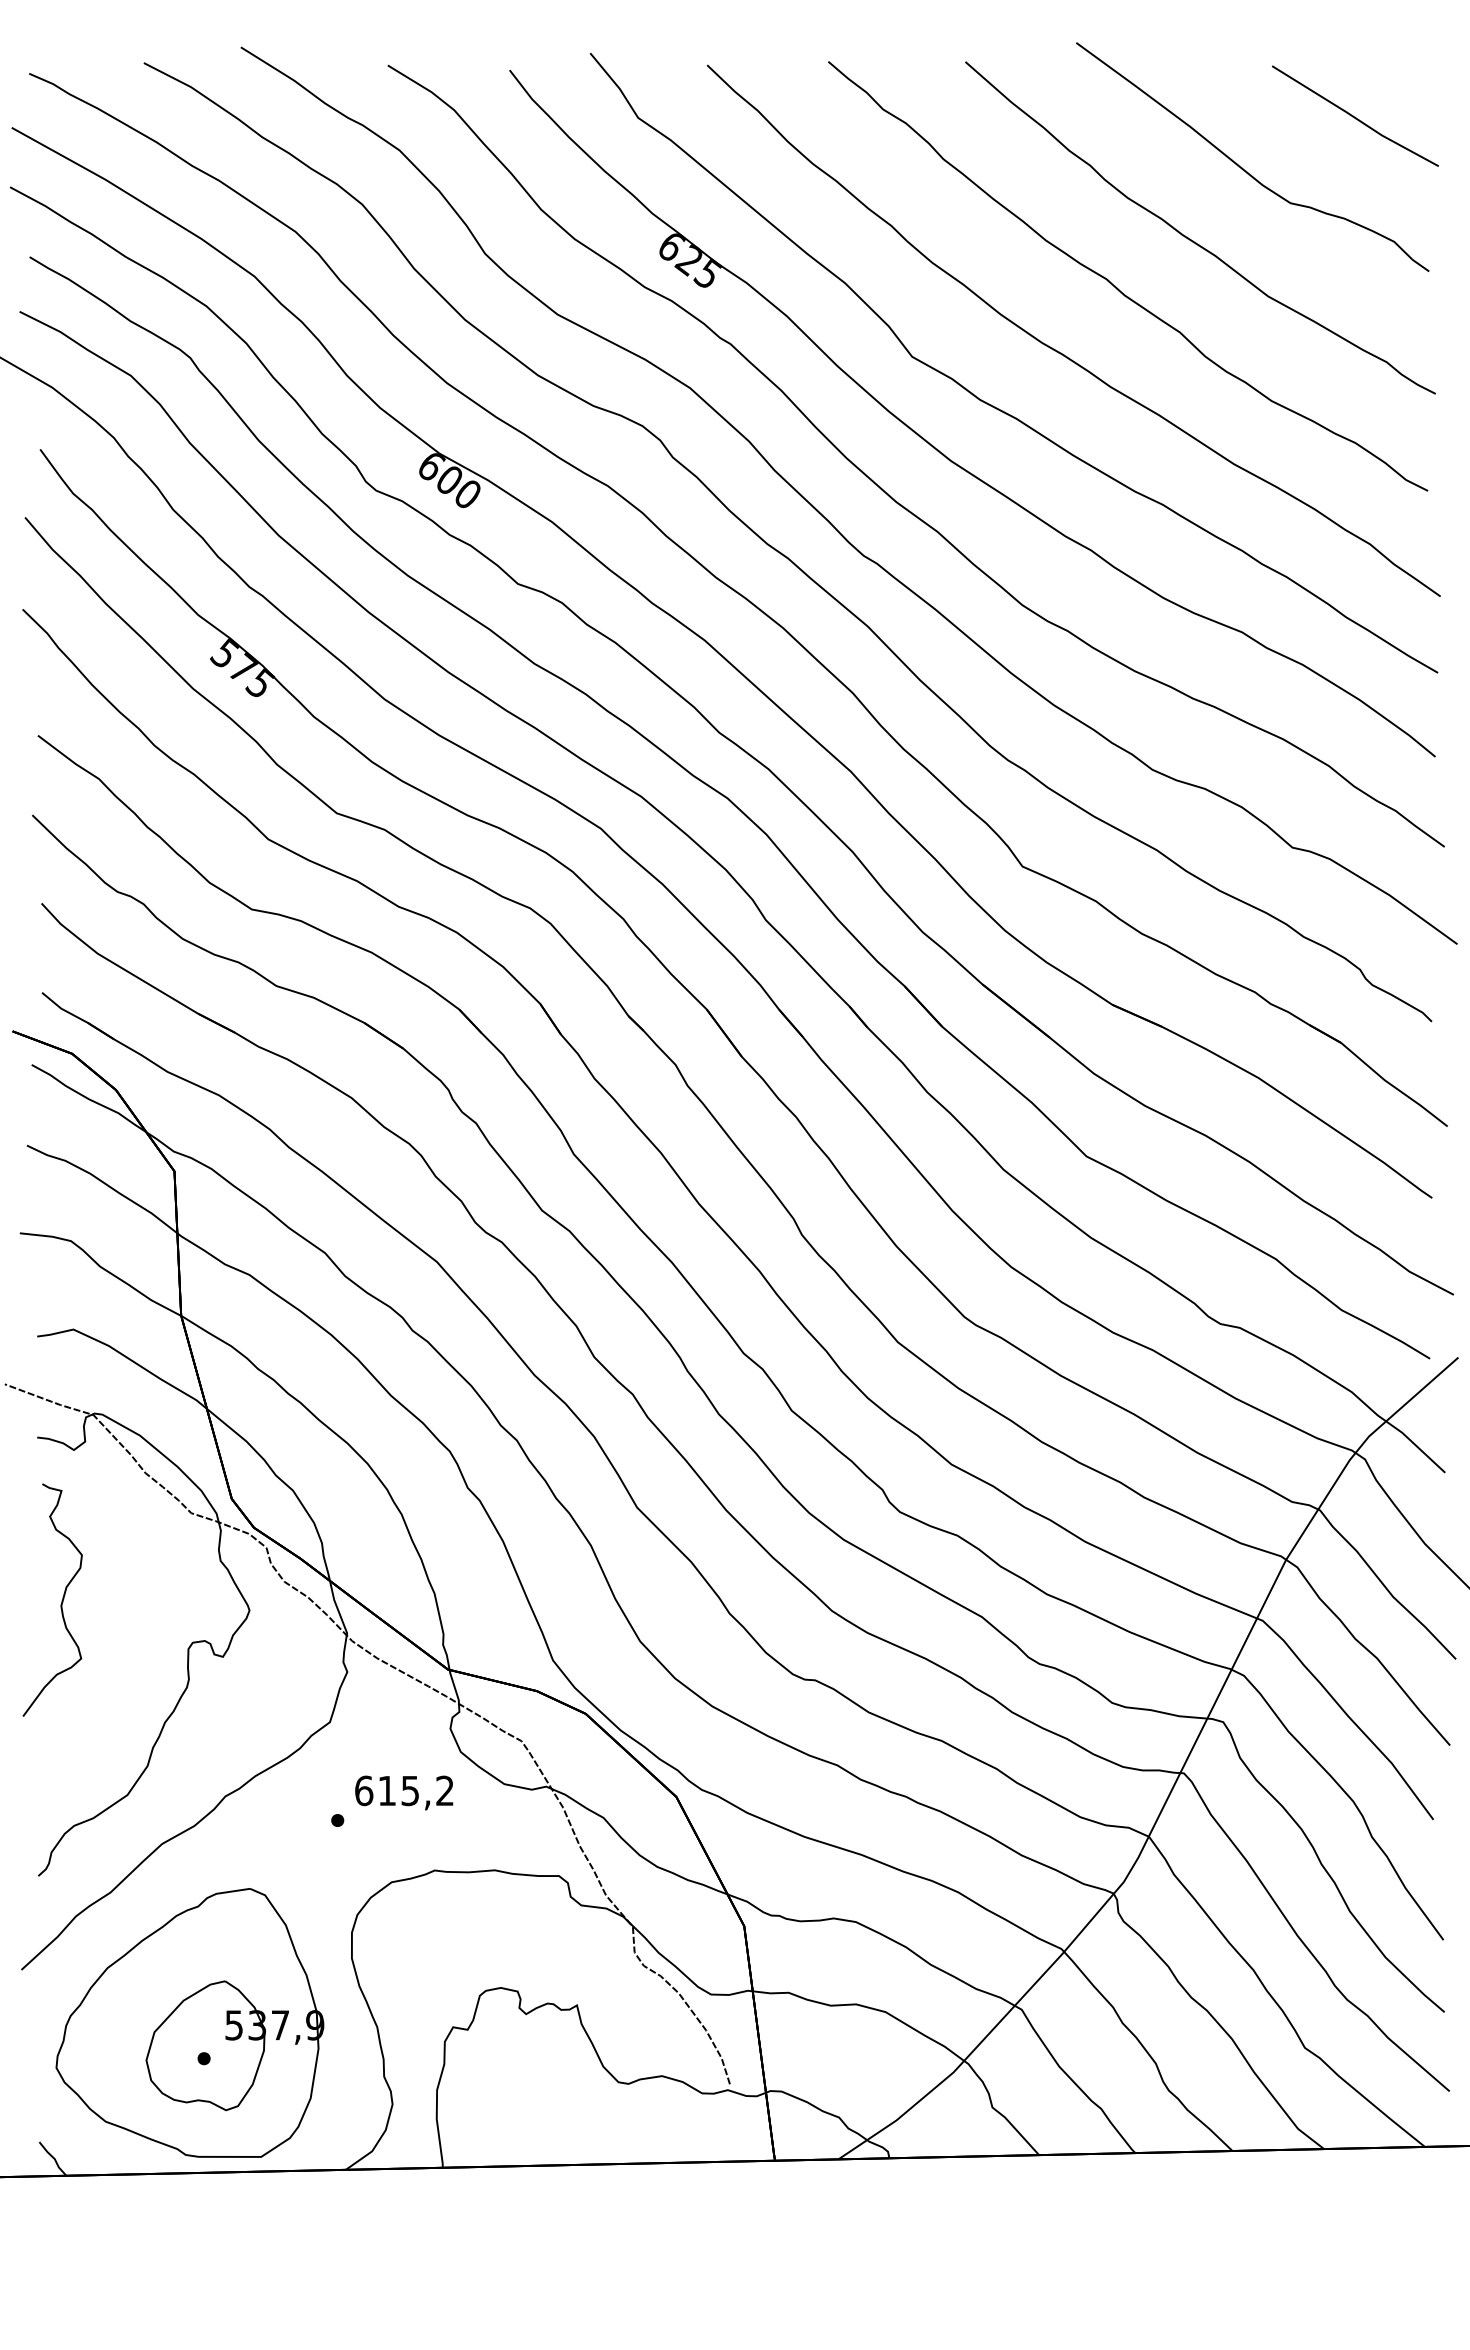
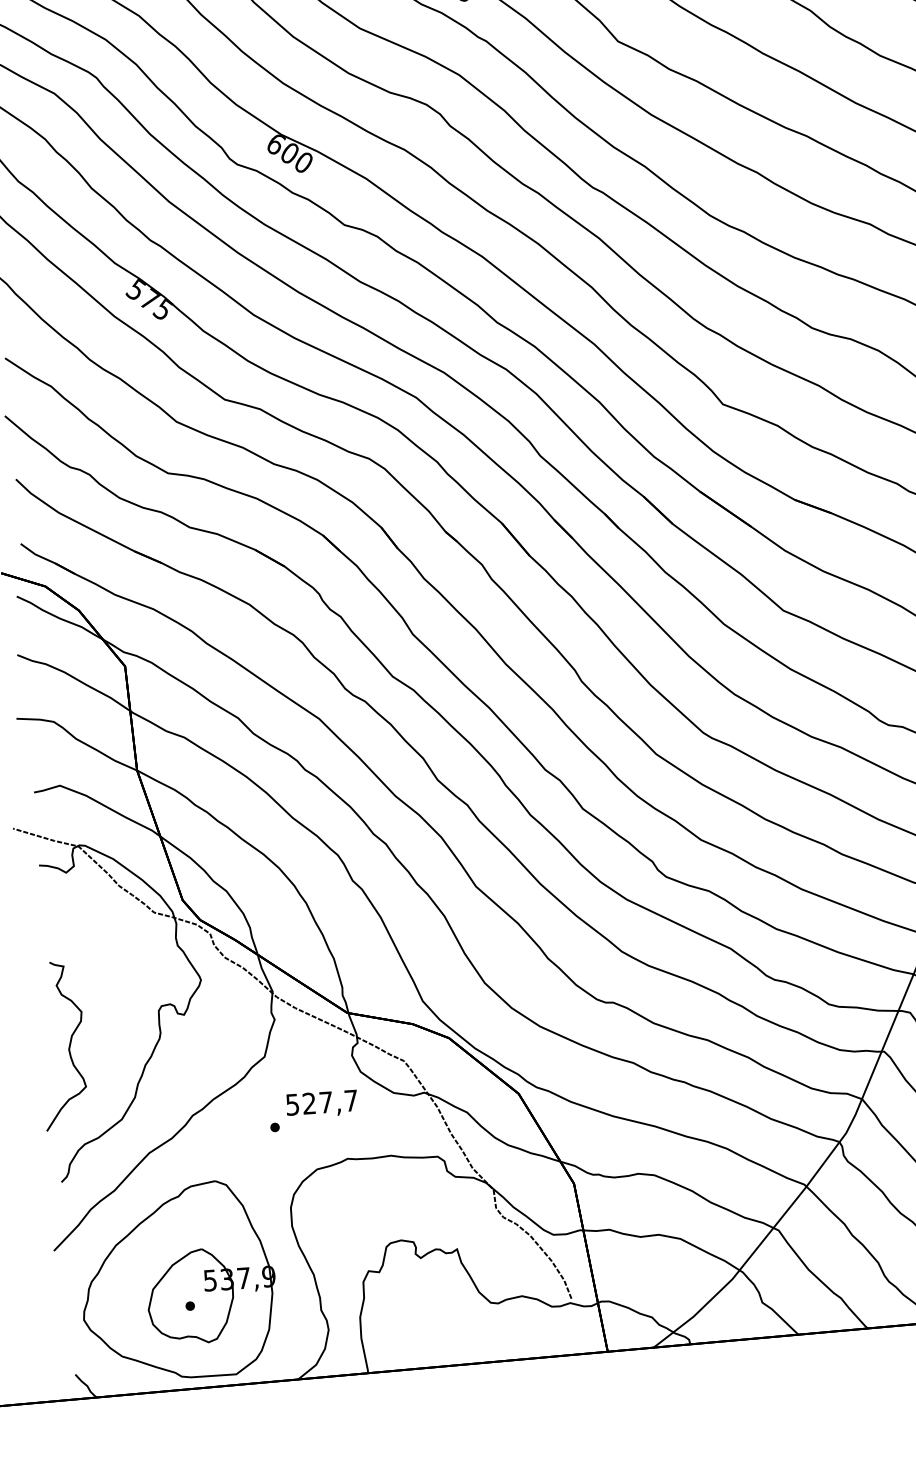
curve: (61, 1600) -> (68, 1045), moved
text: (404, 1790) -> (321, 1102), 615,2 -> 527,7

